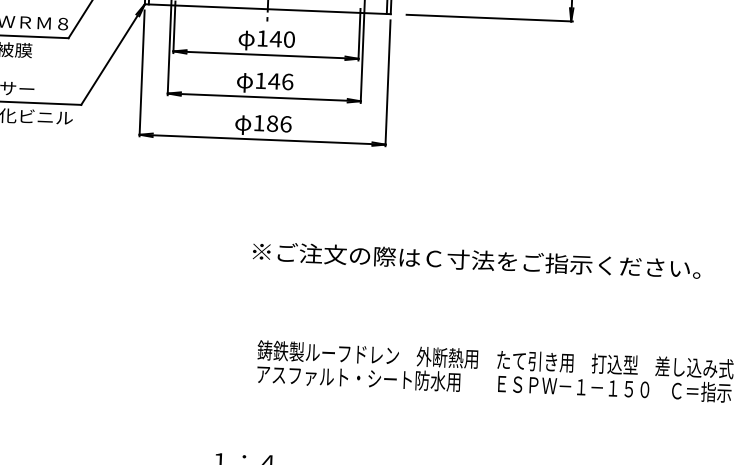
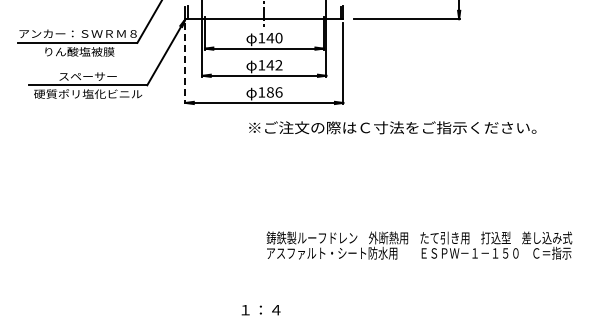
line: (142, 74) -> (185, 64), solid -> dashed
text: (286, 82) -> (278, 65), 146 -> 142
text: (476, 259) -> (392, 127), moved

